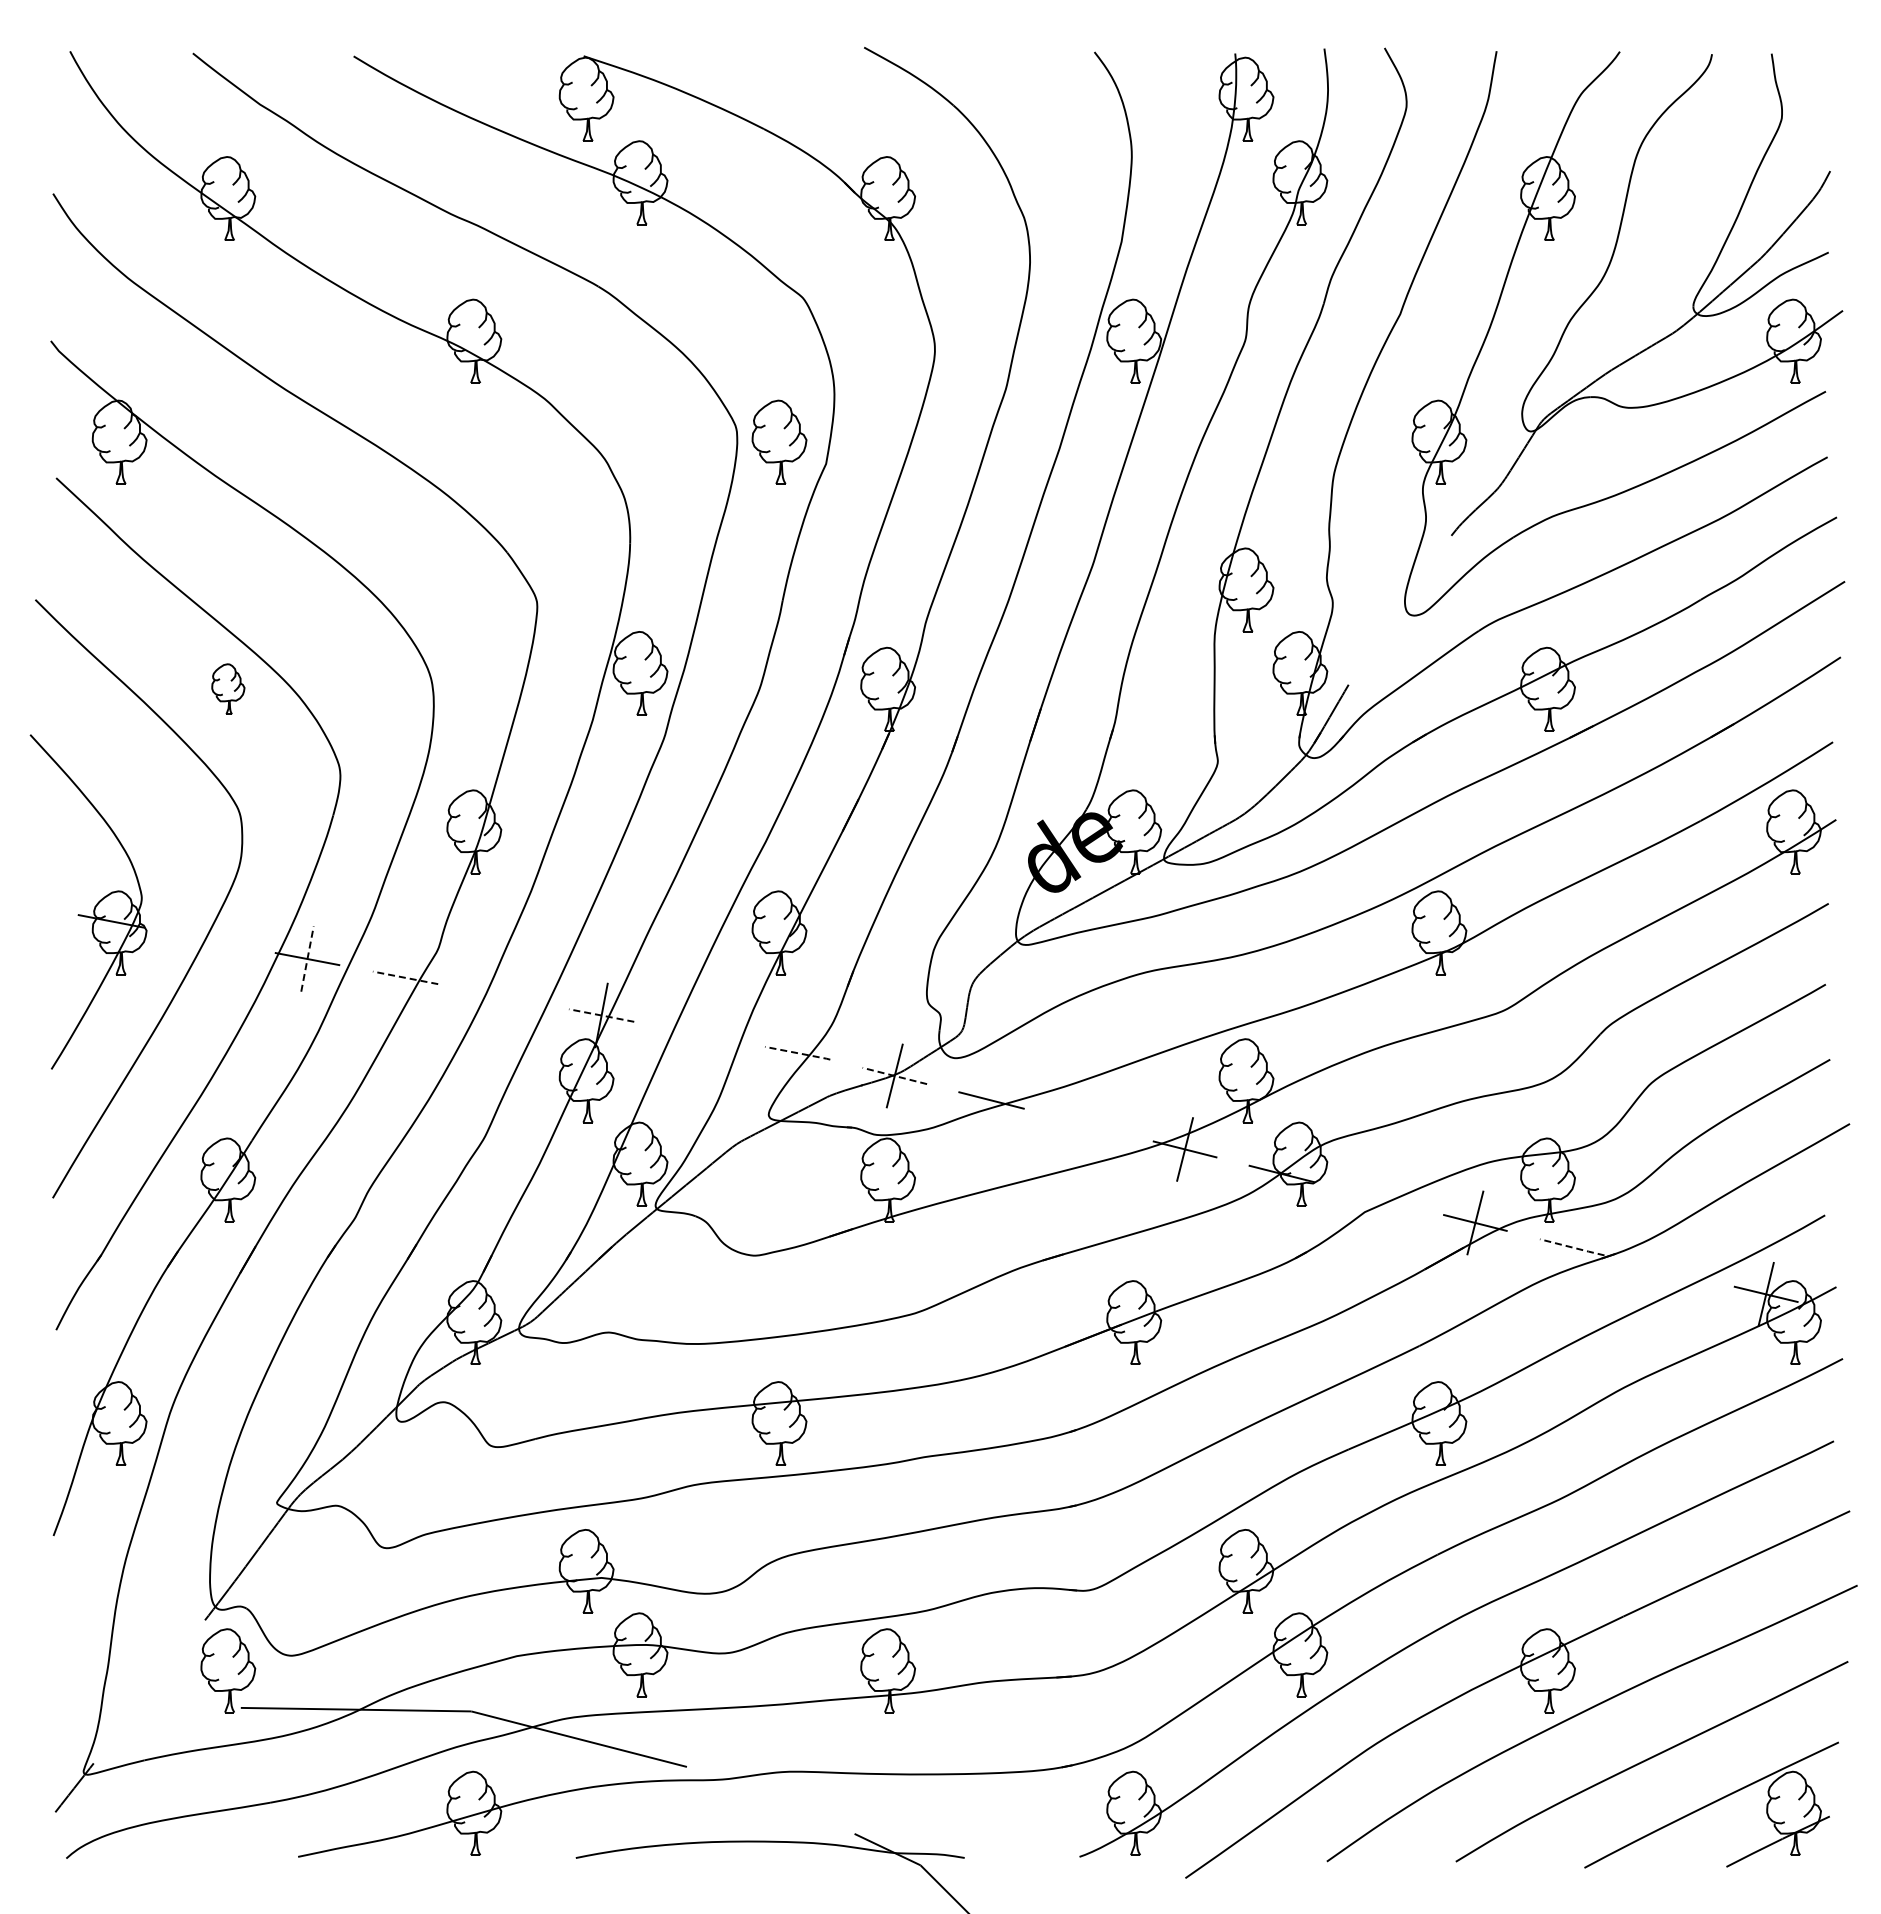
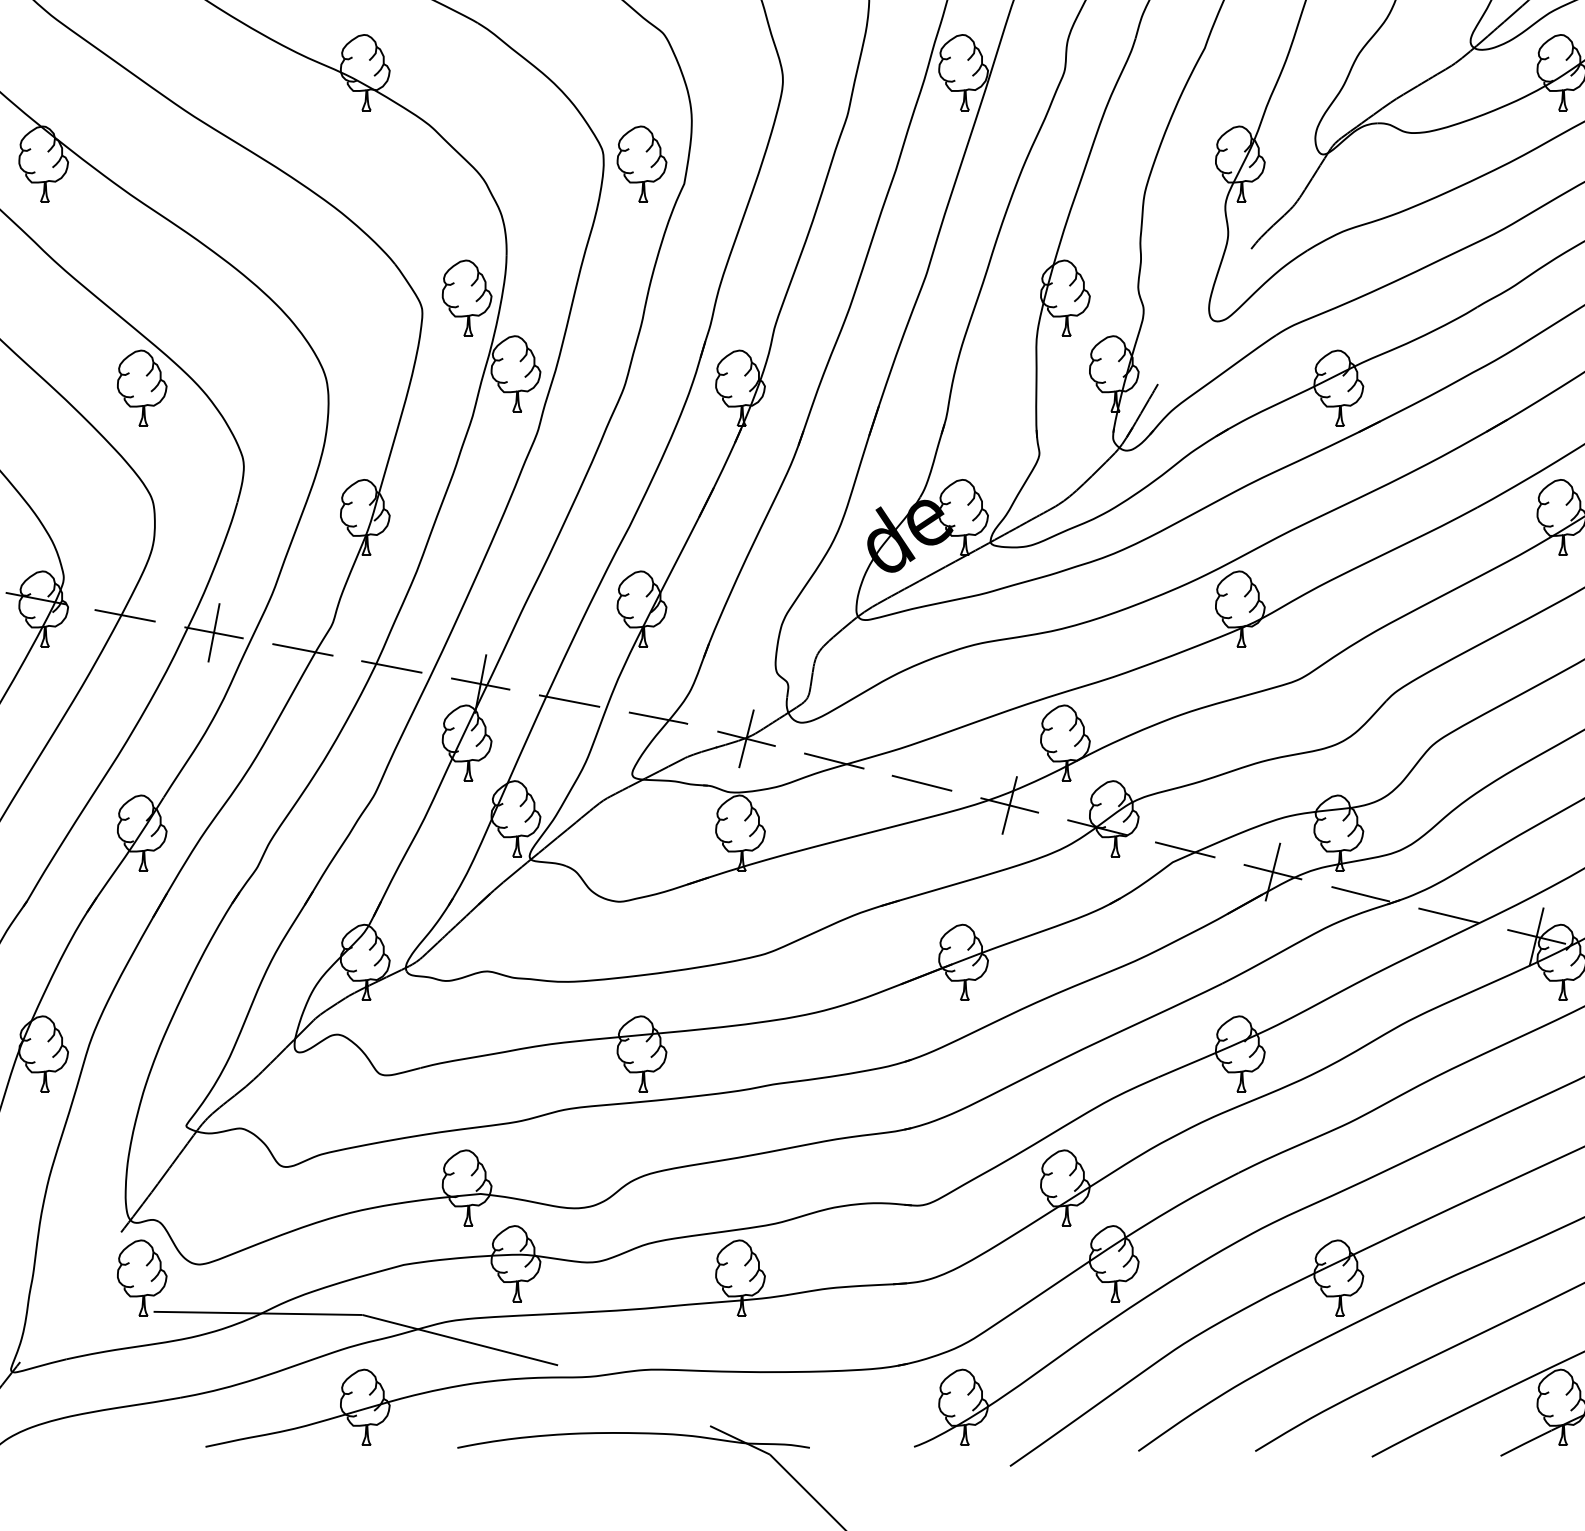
part: (586, 589) -> (467, 297), added
part: (228, 688) -> (142, 387), size x1.67
line: (209, 939) -> (125, 615), added
line: (307, 959) -> (214, 633), dashed -> solid
line: (405, 977) -> (302, 649), dashed -> solid
line: (503, 996) -> (391, 666), added
line: (601, 1015) -> (480, 684), dashed -> solid
line: (699, 1034) -> (569, 701), added
line: (798, 1053) -> (659, 718), dashed -> solid
line: (894, 1075) -> (746, 738), dashed -> solid
line: (1088, 1124) -> (922, 782), added
line: (1378, 1198) -> (1185, 849), added
line: (1572, 1247) -> (1361, 894), dashed -> solid
line: (1668, 1270) -> (1448, 915), added

